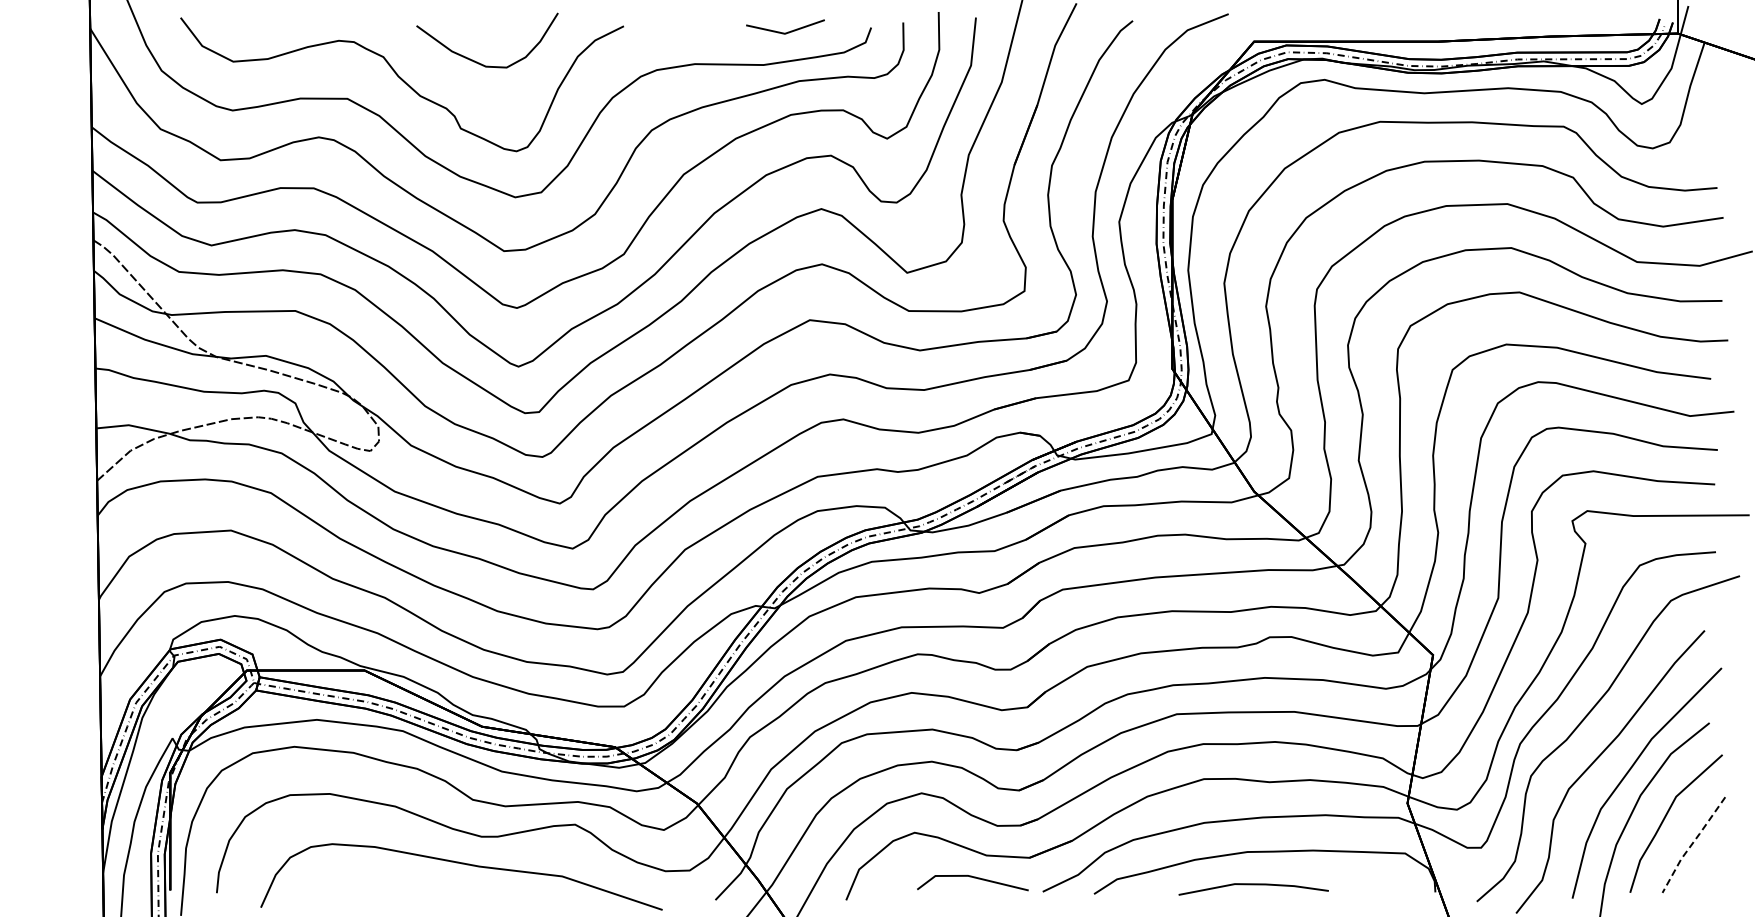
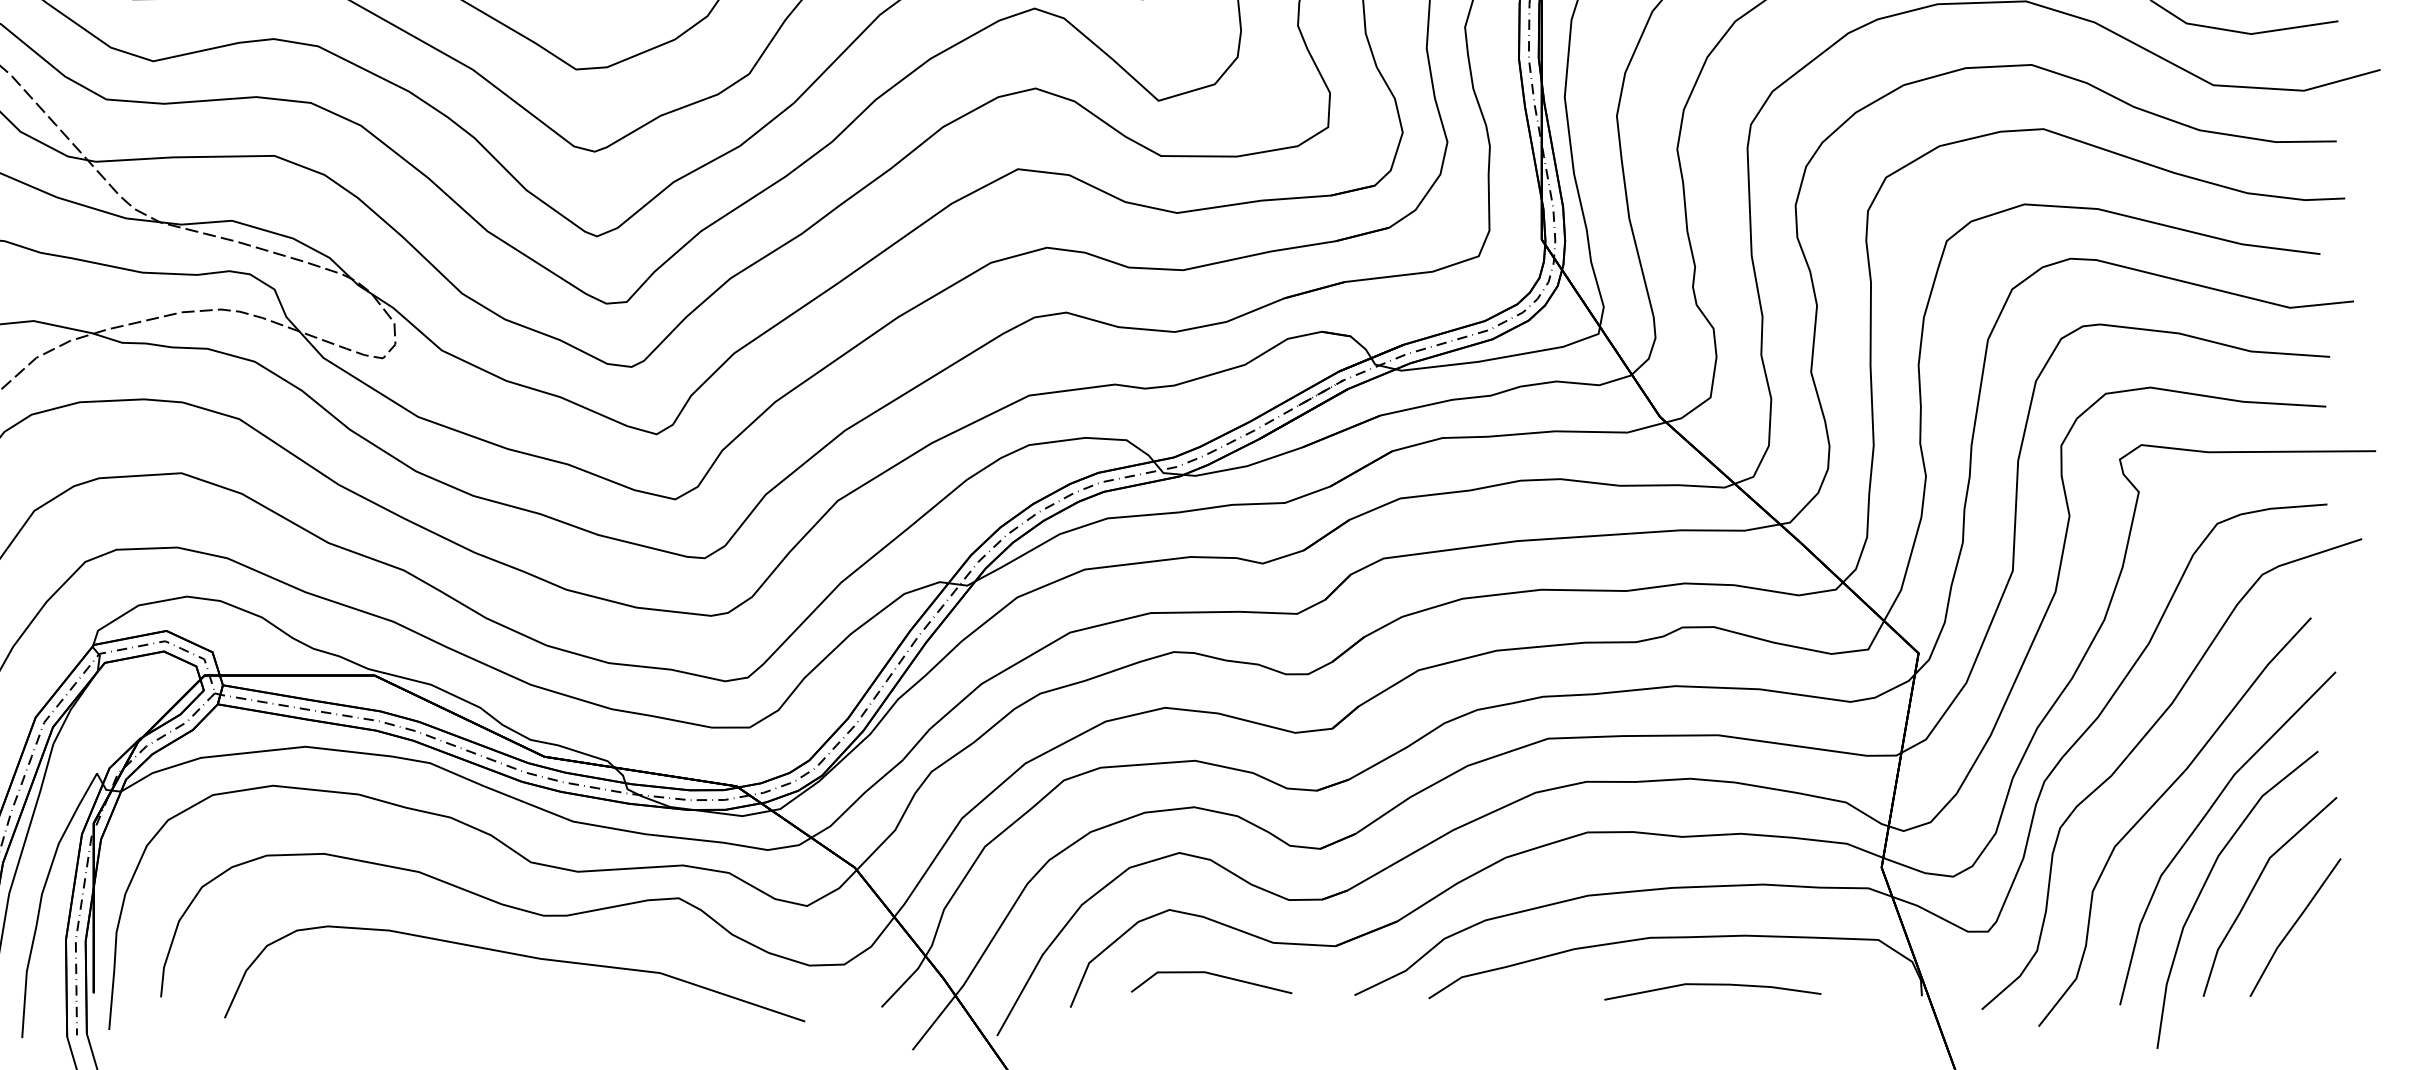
line: (1692, 843) -> (2293, 925), dashed -> solid
line: (973, 878) -> (1212, 976), moved
line: (1253, 885) -> (1712, 986), moved

